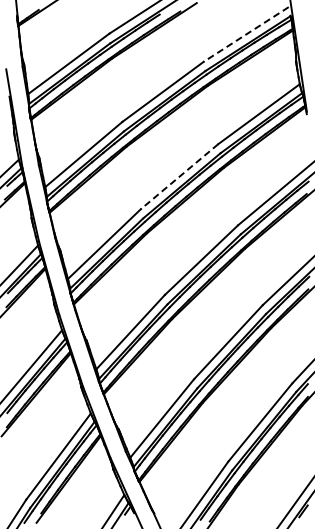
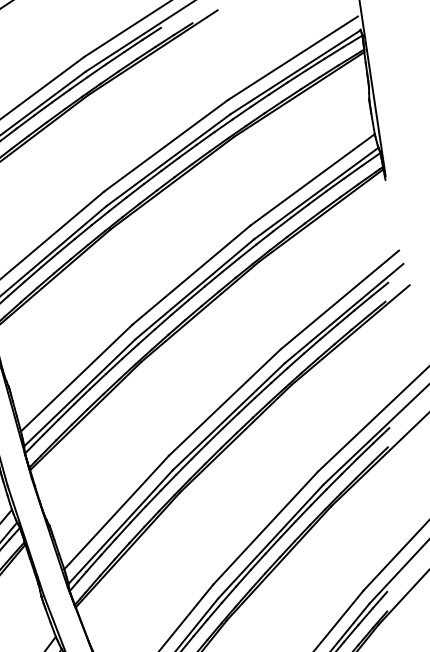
line: (246, 34) -> (293, 58), dashed -> solid
line: (179, 176) -> (191, 274), dashed -> solid

